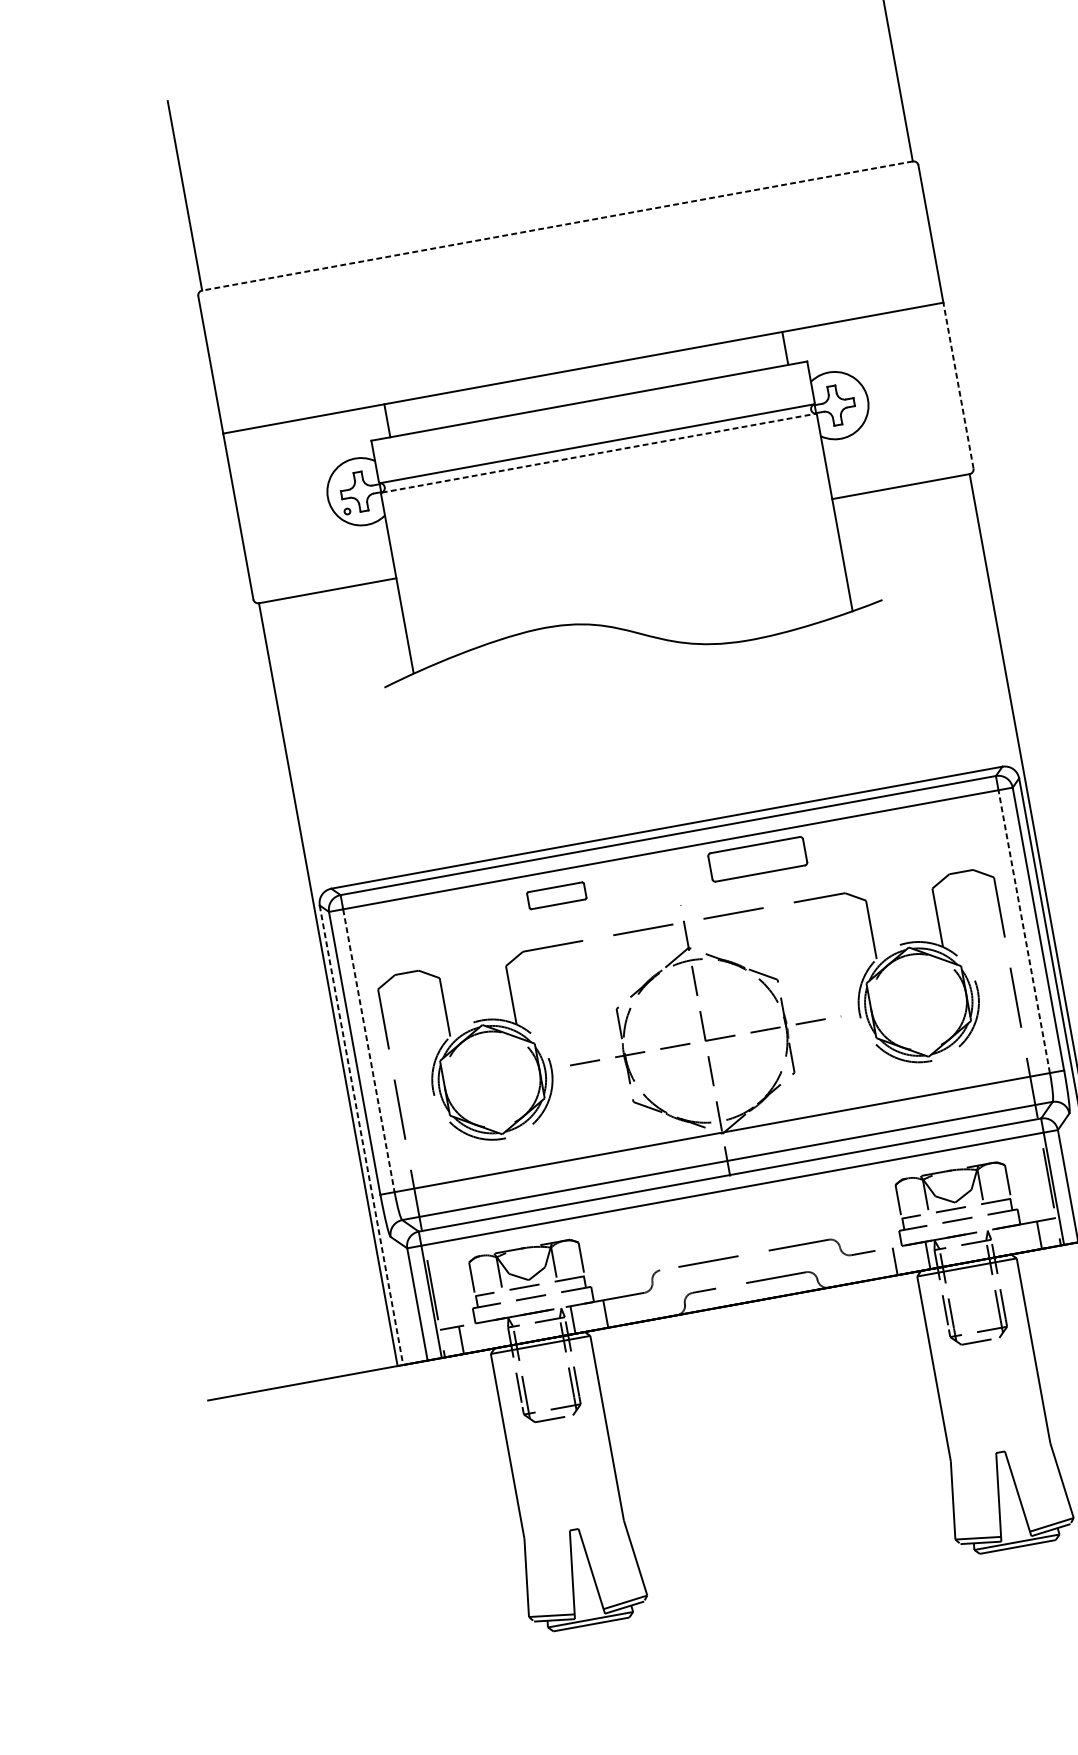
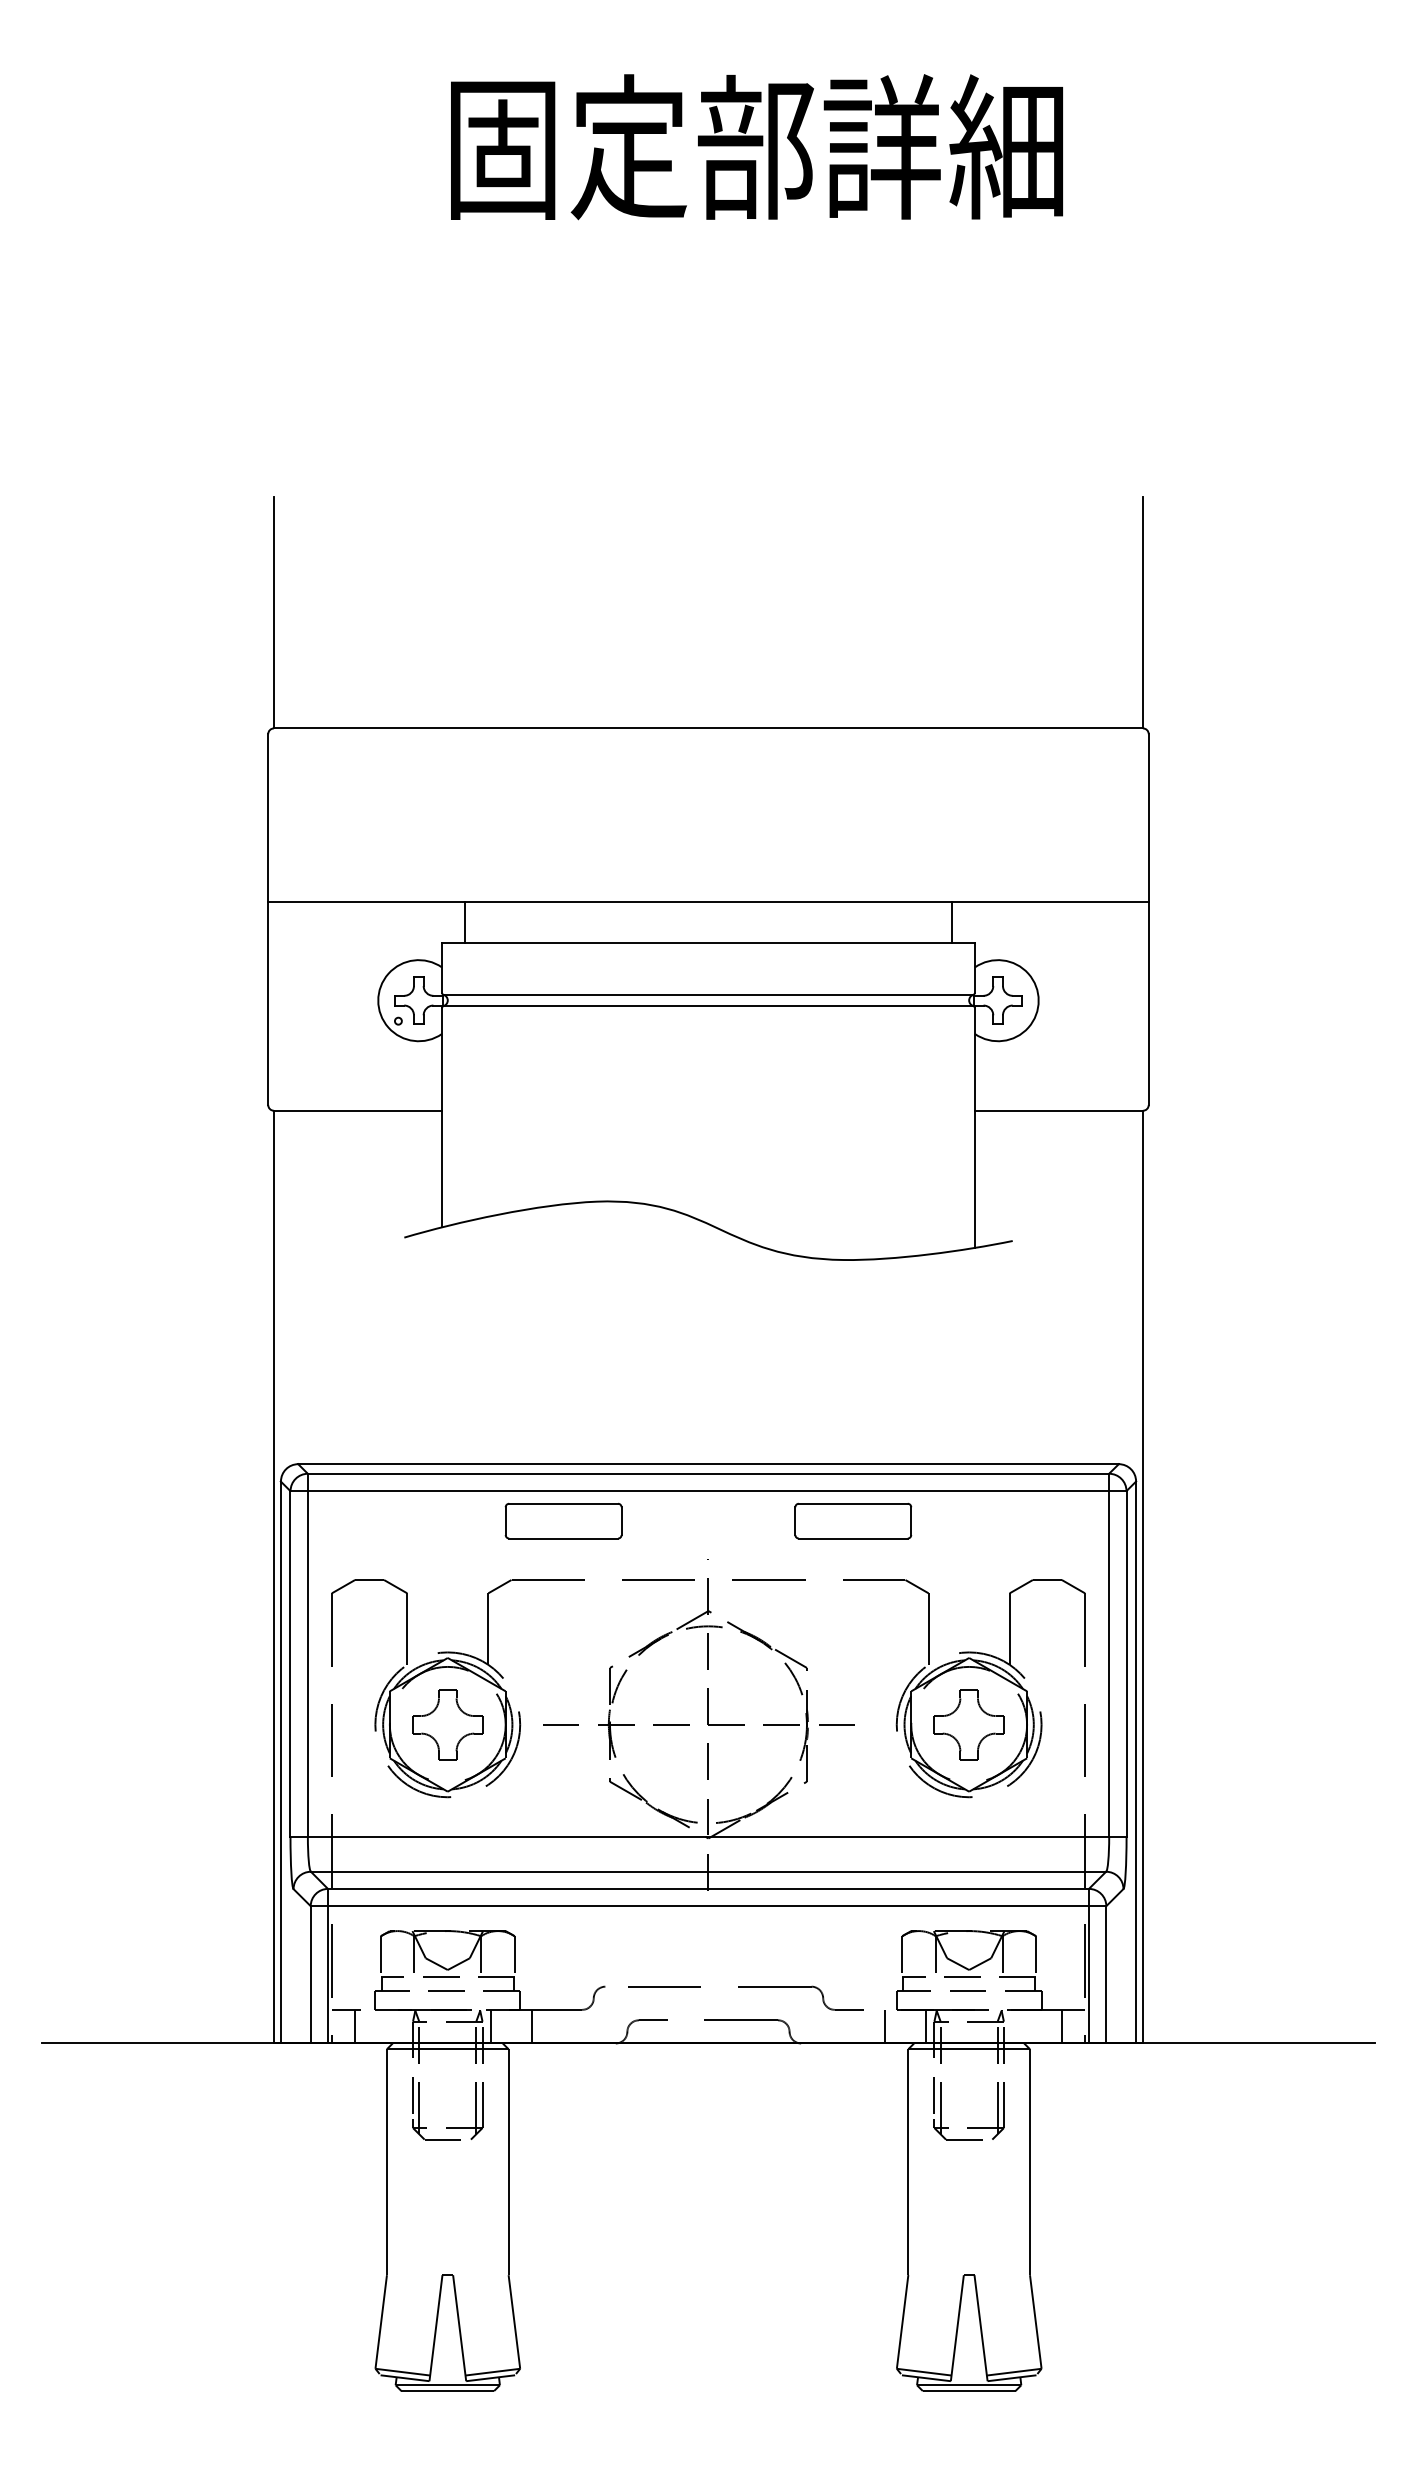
line: (556, 226) -> (707, 728), dashed -> solid
line: (958, 385) -> (1148, 1003), dashed -> solid
line: (599, 453) -> (709, 1006), dashed -> solid
part: (757, 858) -> (853, 1520), moved
part: (556, 895) -> (563, 1520), size x1.67
line: (1024, 931) -> (1109, 1664), dashed -> solid
part: (918, 1001) -> (968, 1724), added
line: (368, 1051) -> (307, 1664), dashed -> solid
part: (492, 1079) -> (447, 1724), added
line: (361, 1135) -> (280, 1762), dashed -> solid

